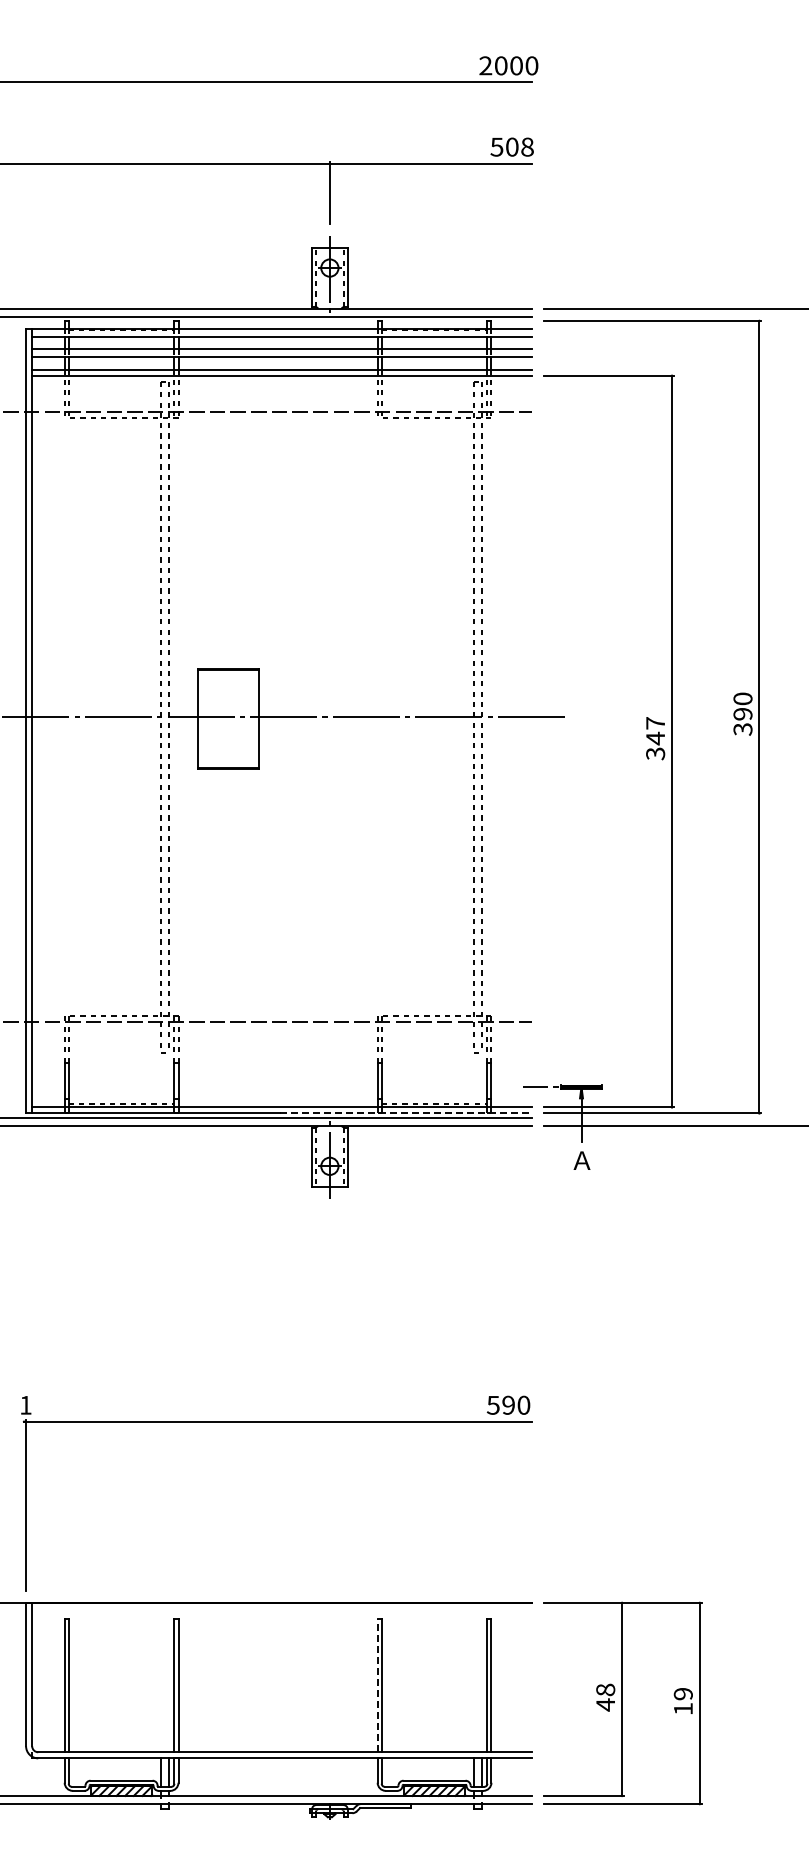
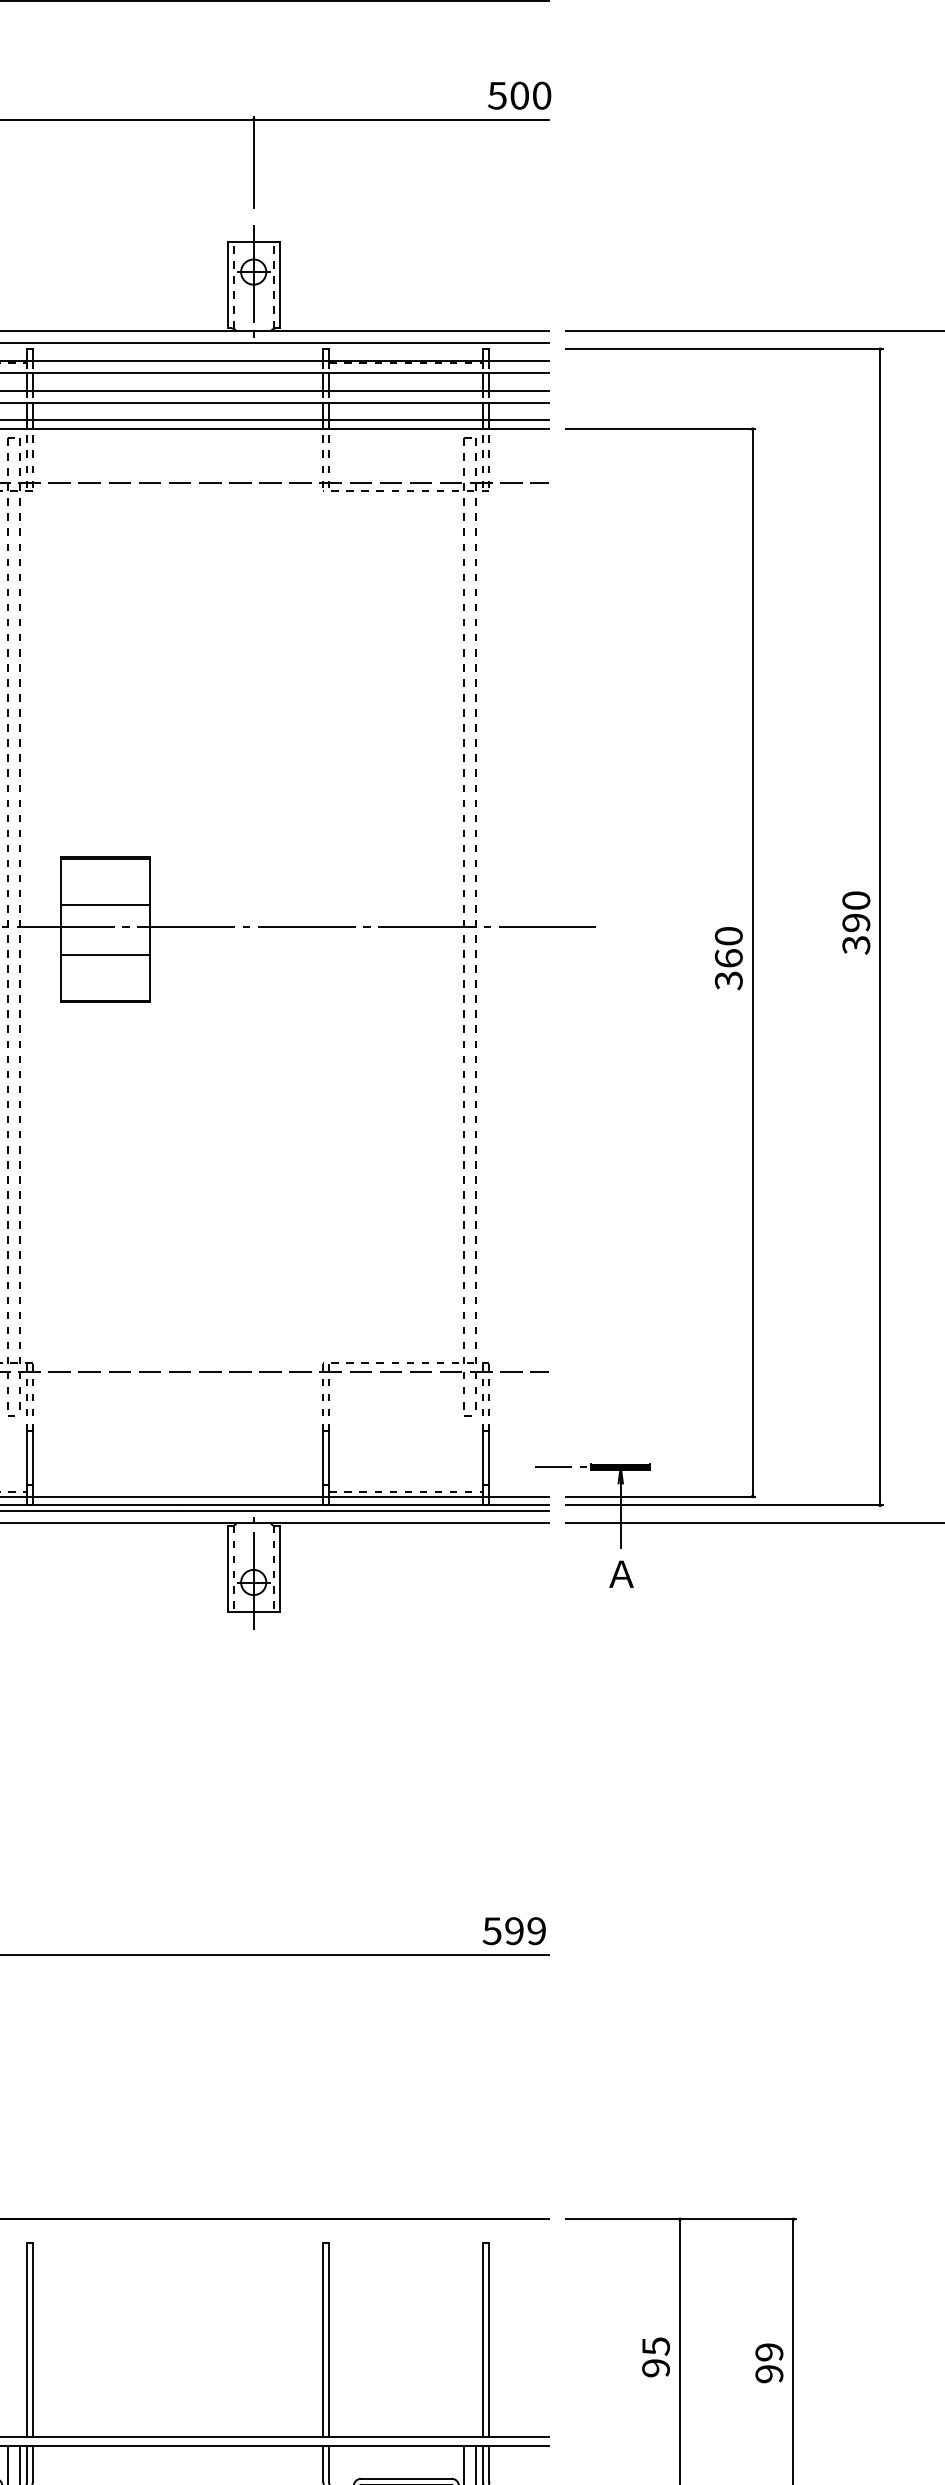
text: (527, 147) -> (541, 96), 508 -> 500
line: (227, 701) -> (104, 904), added
text: (655, 731) -> (728, 948), 347 -> 360
line: (227, 735) -> (104, 953), added
line: (406, 1113) -> (365, 1505), dashed -> solid
text: (523, 1404) -> (536, 1929), 590 -> 599
line: (377, 1685) -> (323, 2339), dashed -> solid
text: (605, 1697) -> (655, 2357), 48 -> 95
text: (682, 1709) -> (768, 2374), 19 -> 99

